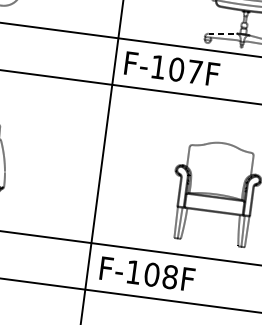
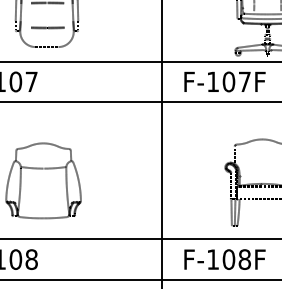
text: (171, 68) -> (224, 81), moved
text: (146, 273) -> (224, 259), moved

